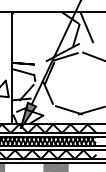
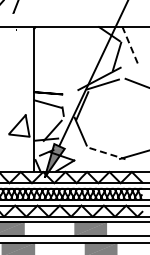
line: (86, 27) -> (130, 46), solid -> dashed
line: (68, 110) -> (107, 153), solid -> dashed

